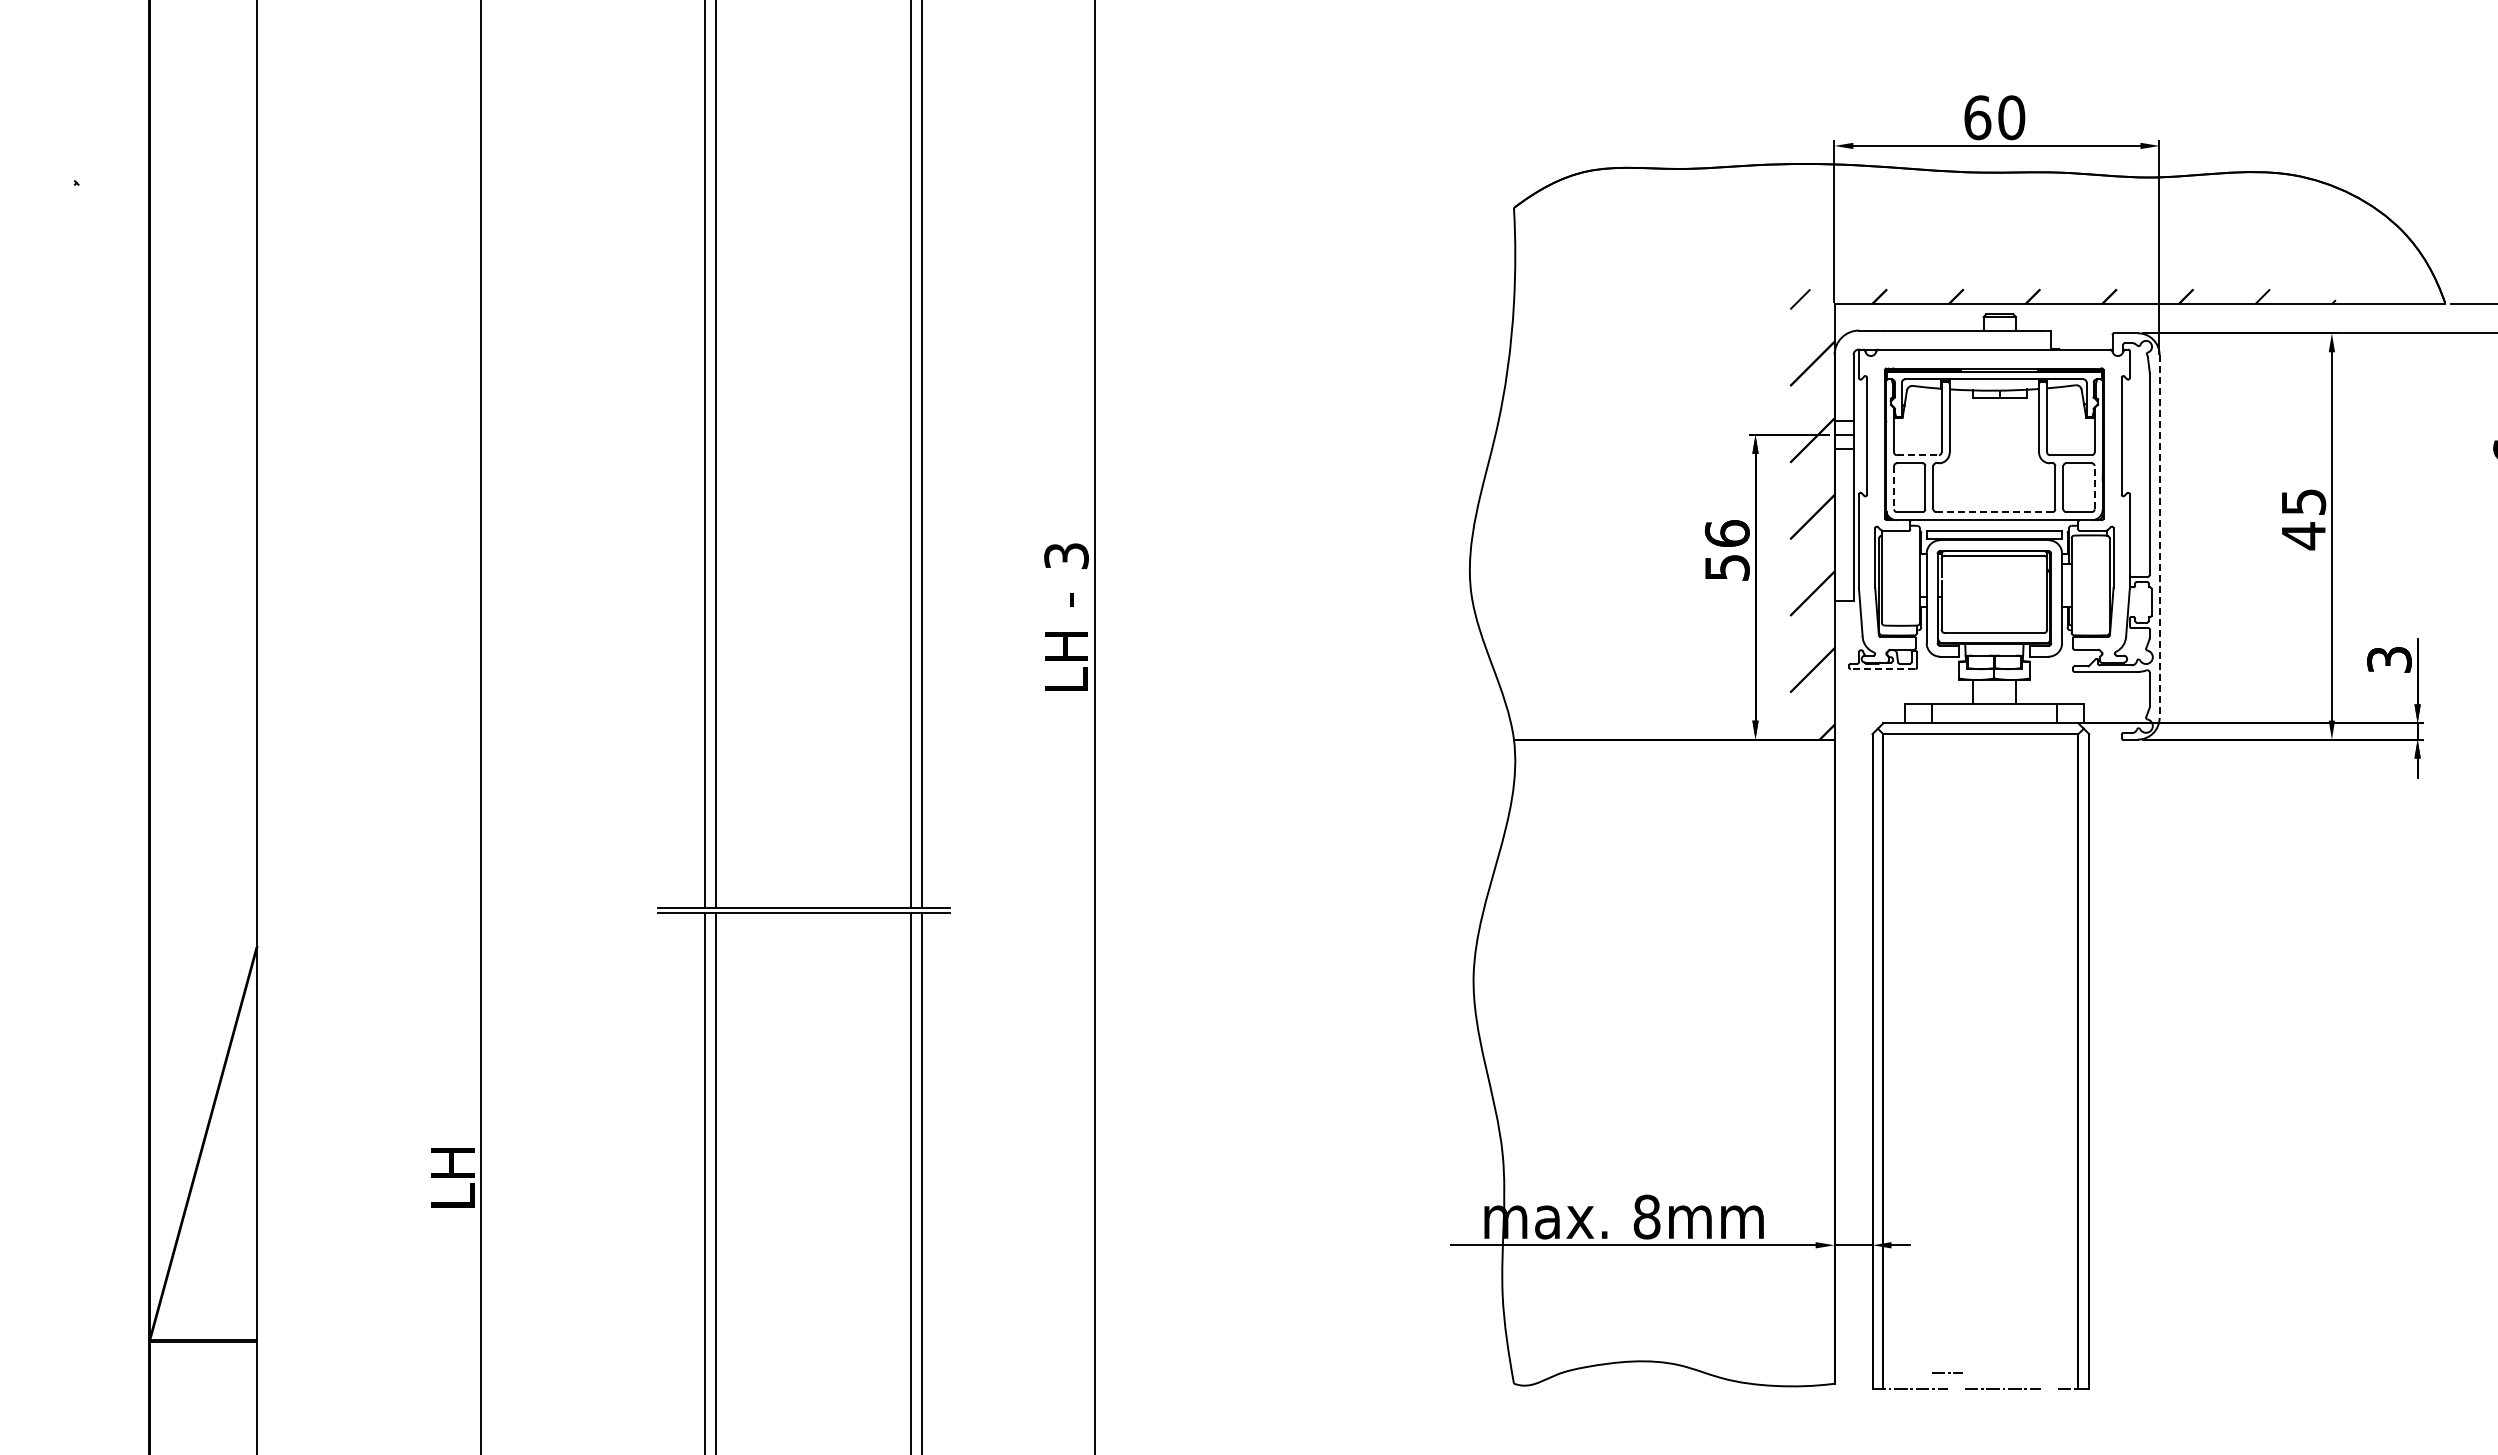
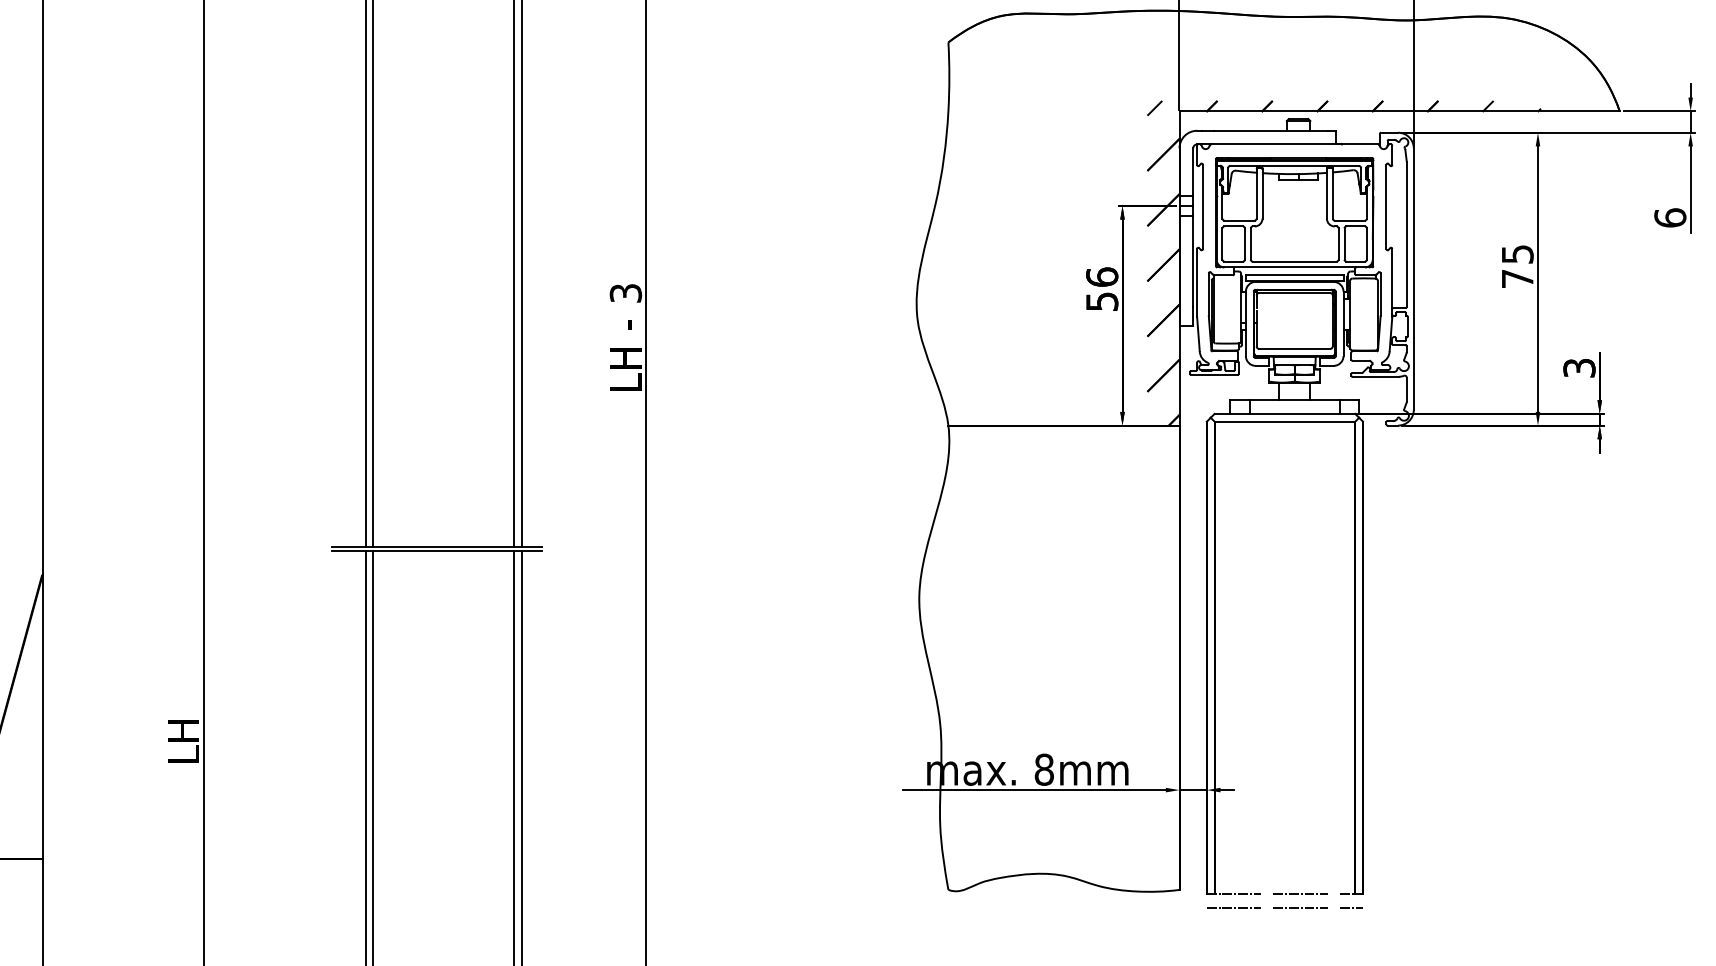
line: (1917, 455) -> (1239, 220), dashed -> solid
line: (1894, 487) -> (1222, 243), dashed -> solid
line: (2094, 487) -> (1366, 243), dashed -> solid
line: (1994, 512) -> (1294, 261), dashed -> solid
line: (2159, 536) -> (1413, 279), dashed -> solid
text: (2303, 536) -> (1517, 279), 45 -> 75
line: (1882, 669) -> (1214, 375), dashed -> solid
line: (1948, 1372) -> (1352, 907), moved
line: (1909, 1409) -> (1233, 908), added
line: (2002, 1409) -> (1300, 908), added

